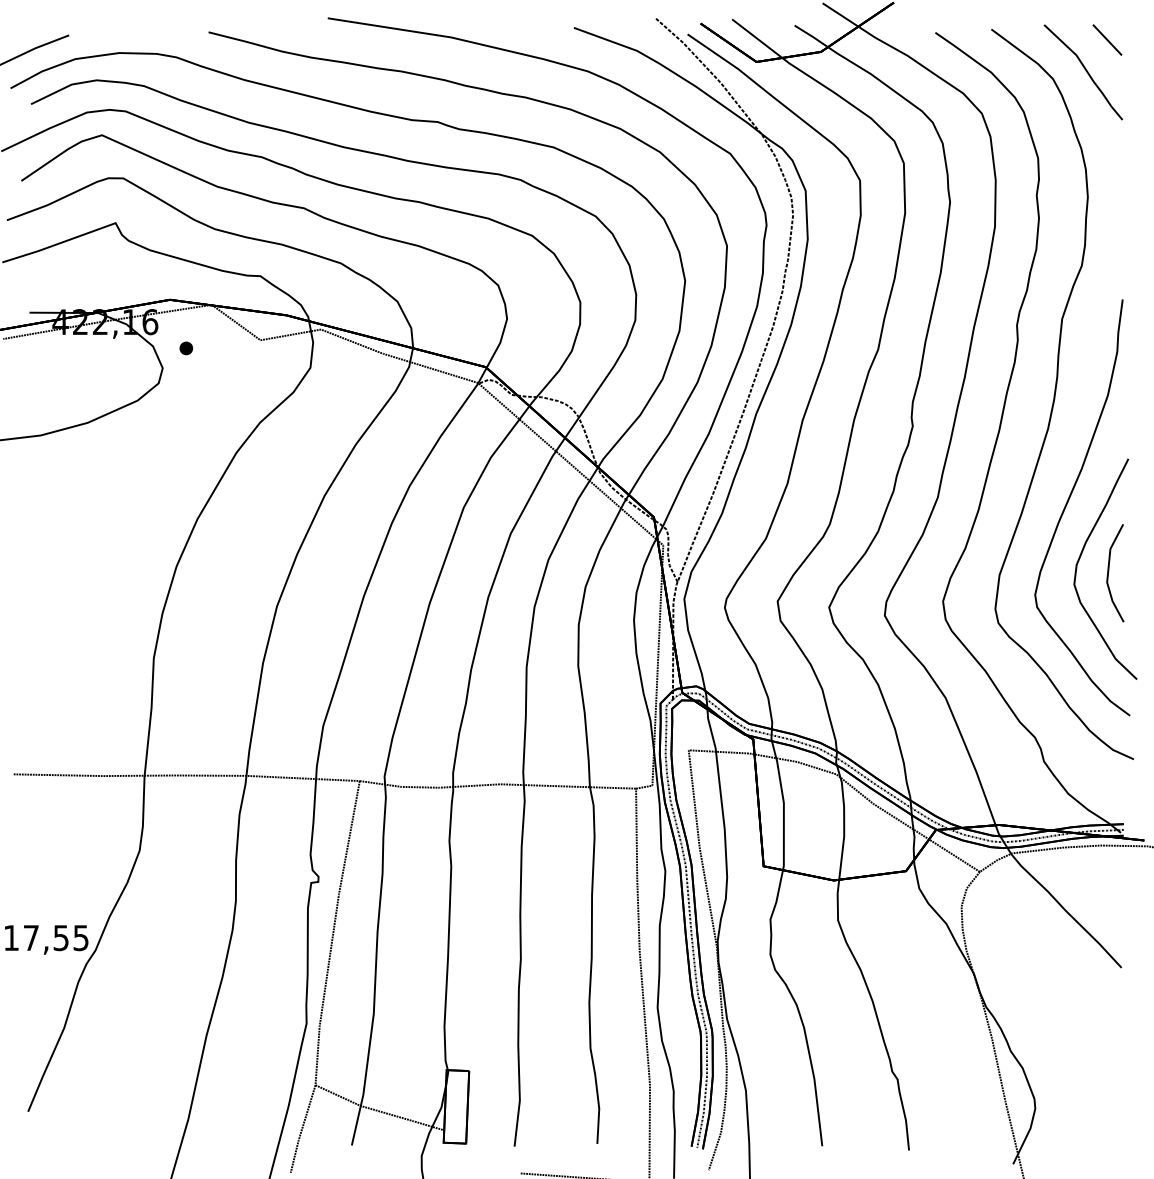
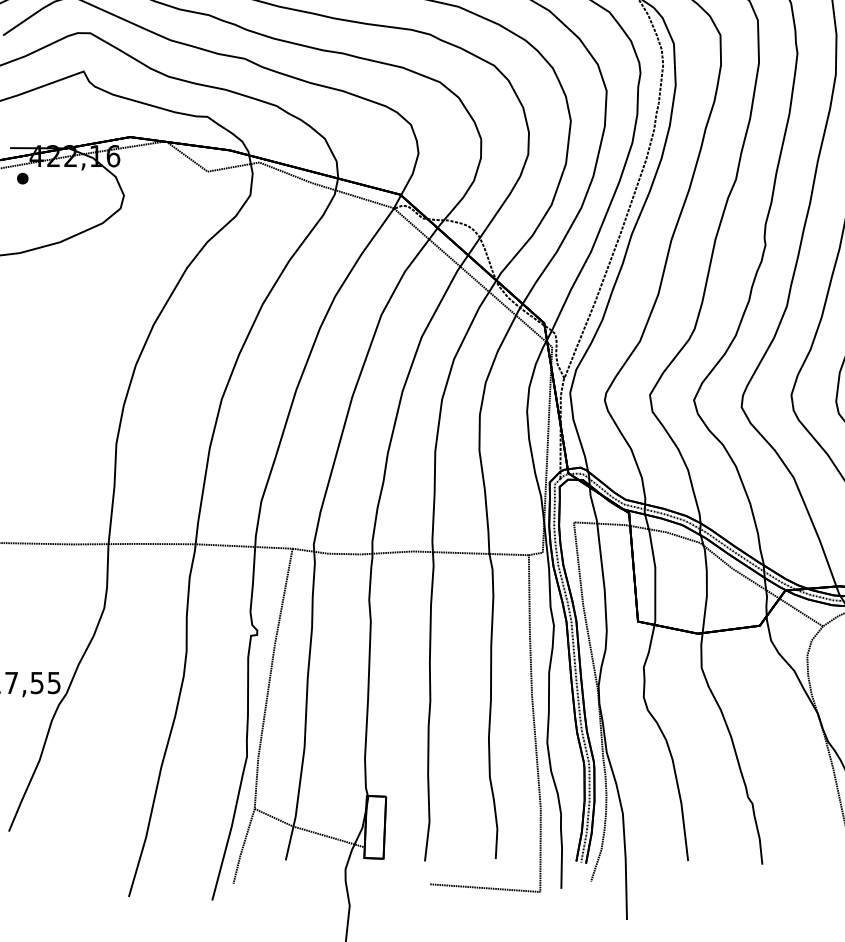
part: (185, 348) -> (22, 178), moved

